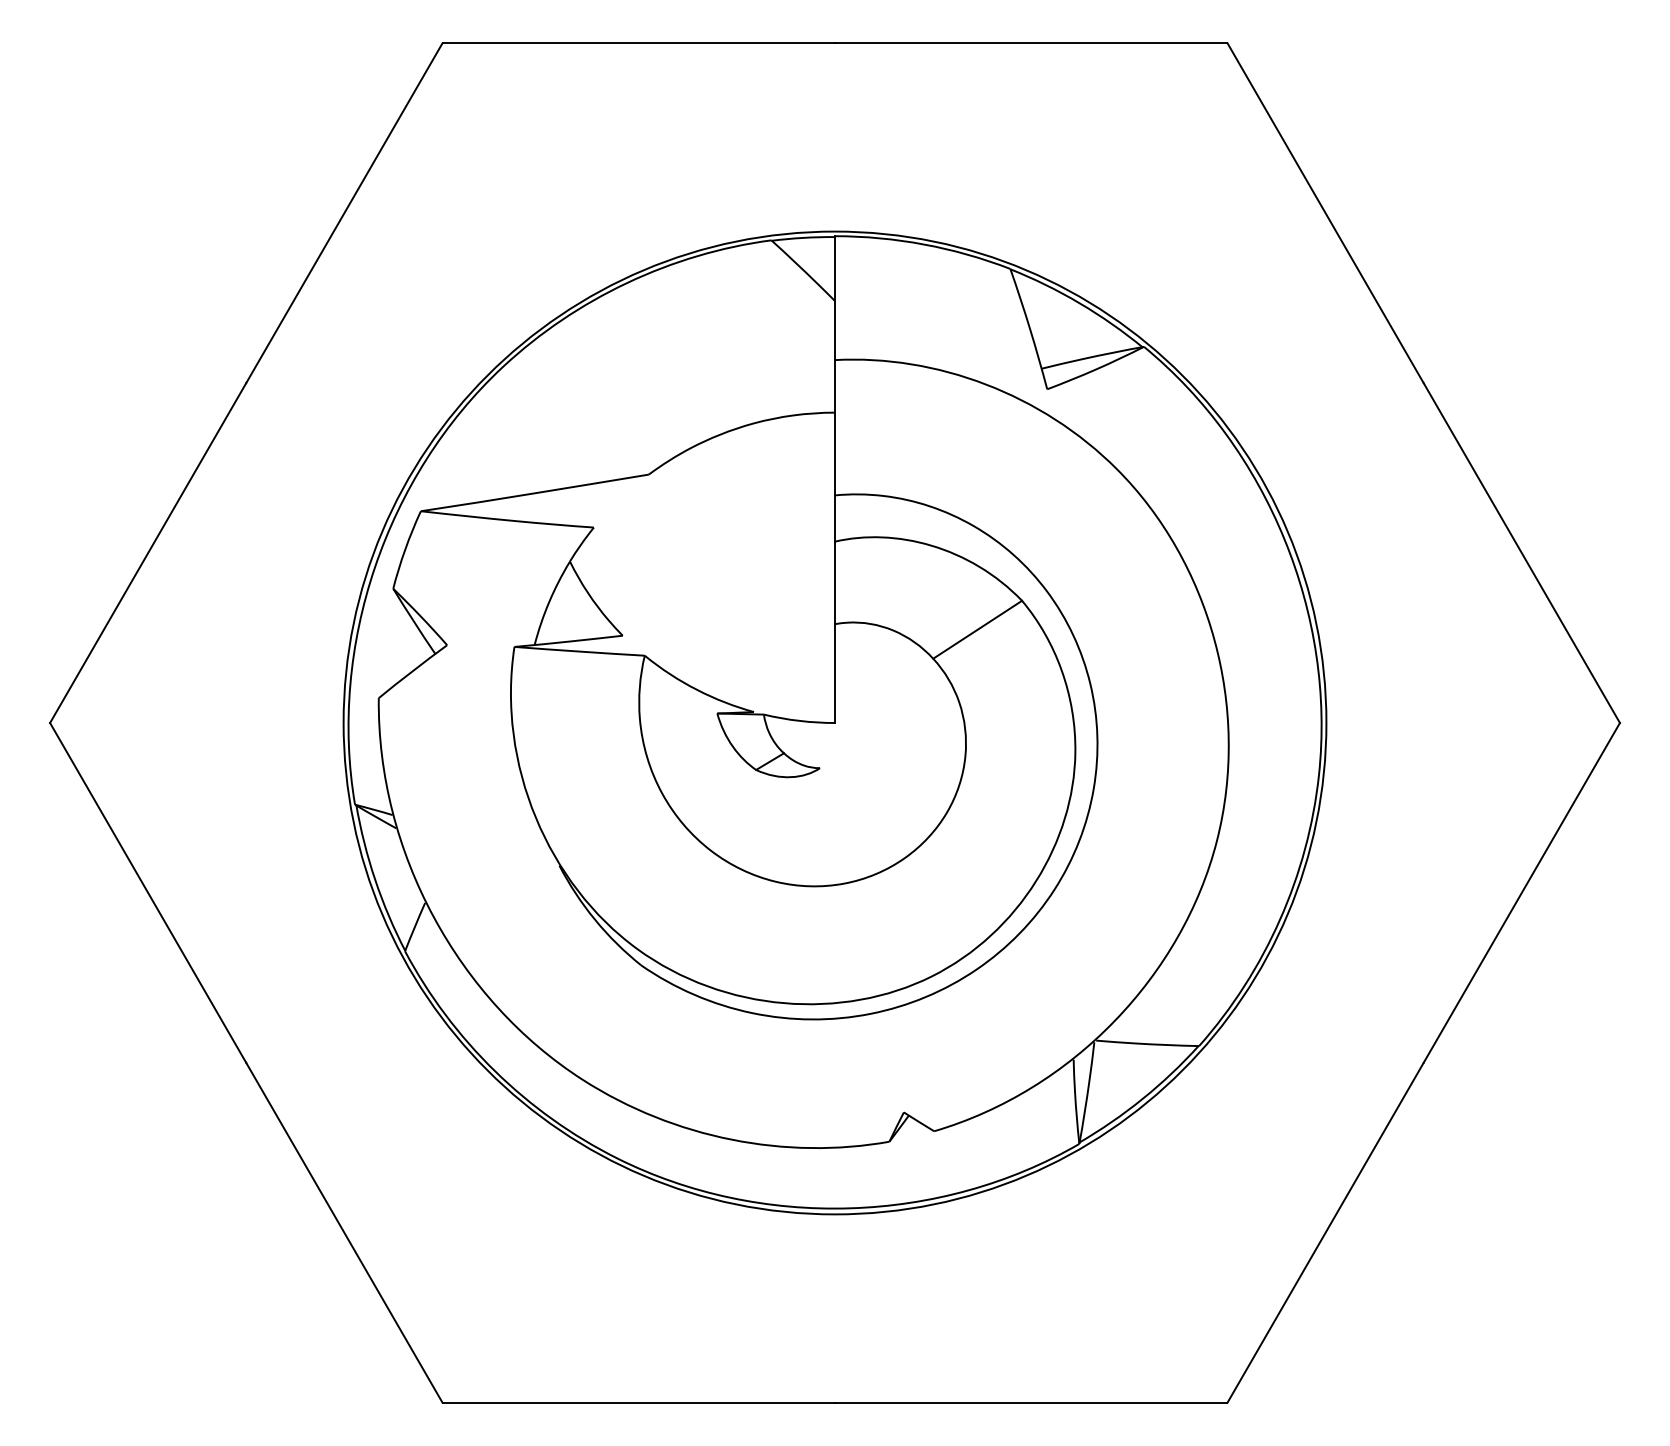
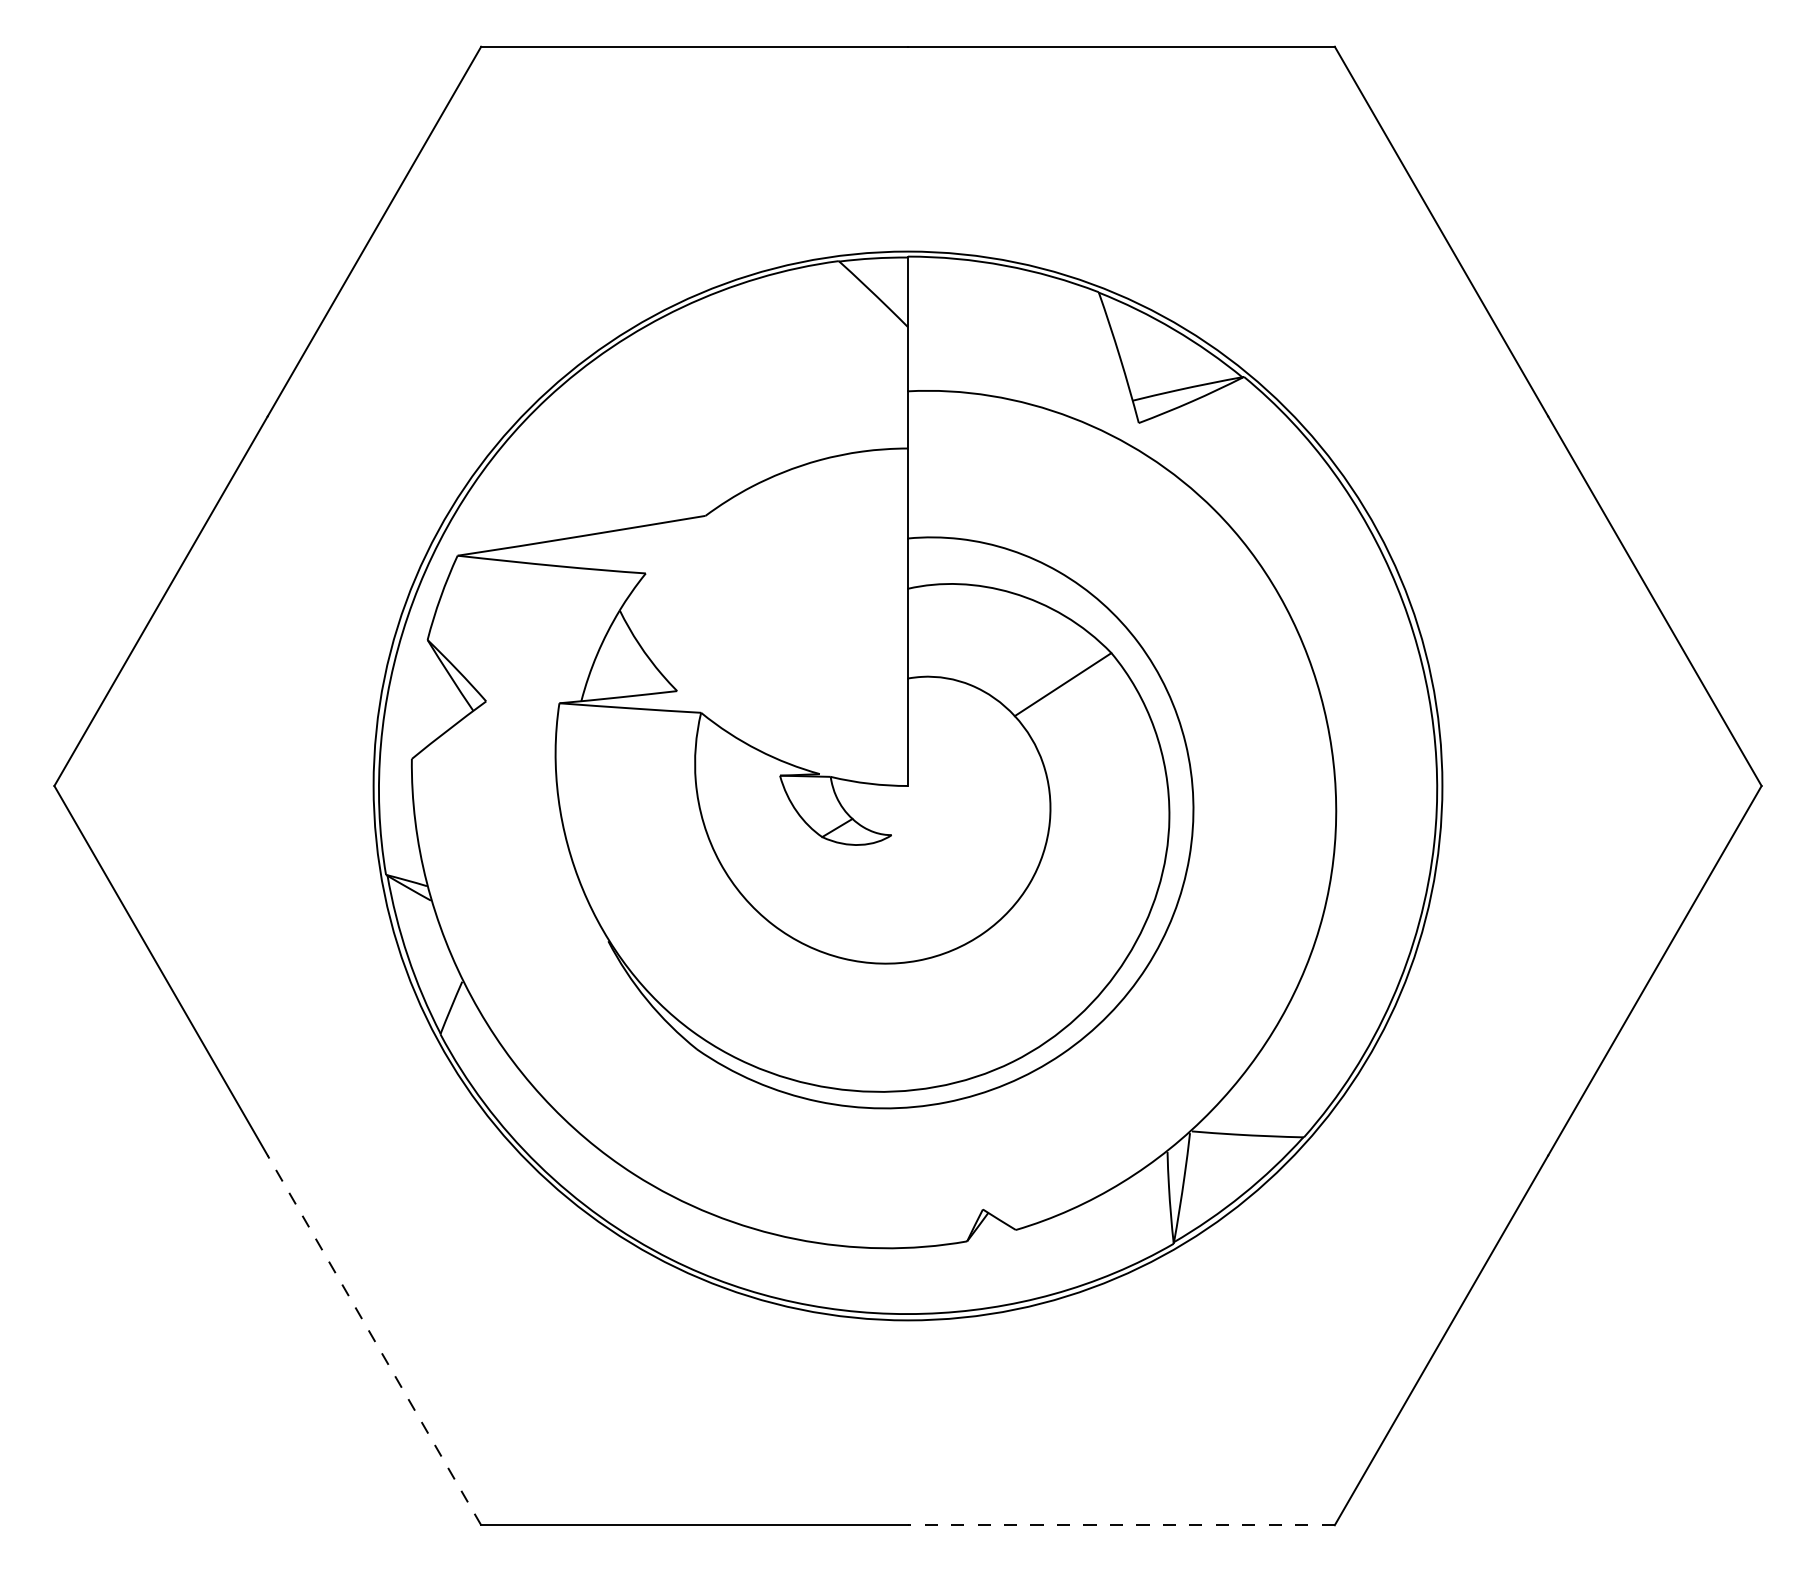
line: (344, 1232) -> (374, 1340), solid -> dashed
line: (1030, 1402) -> (1120, 1524), solid -> dashed

